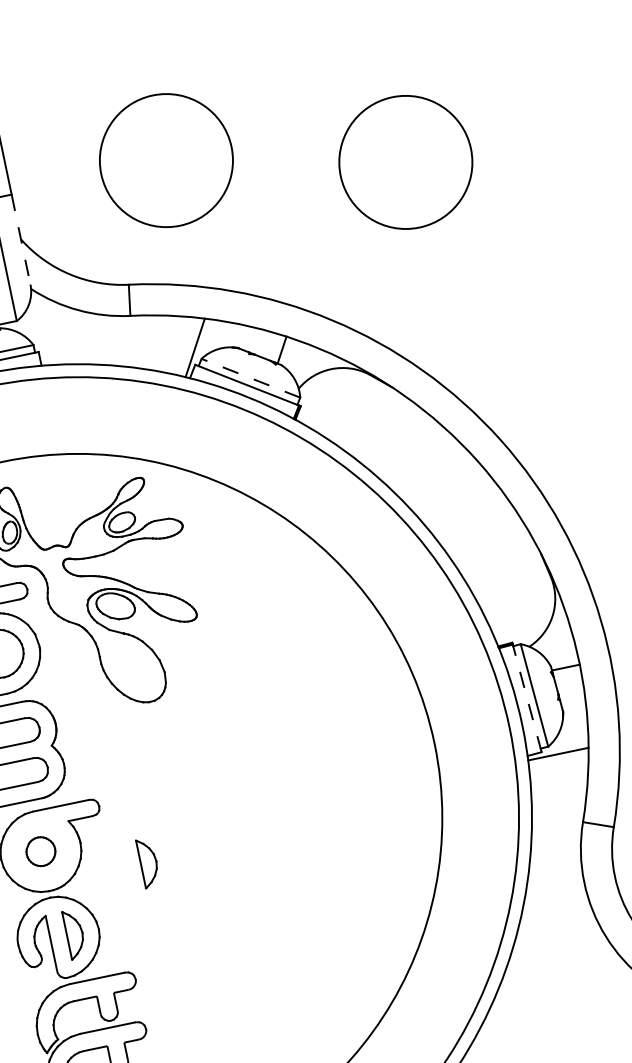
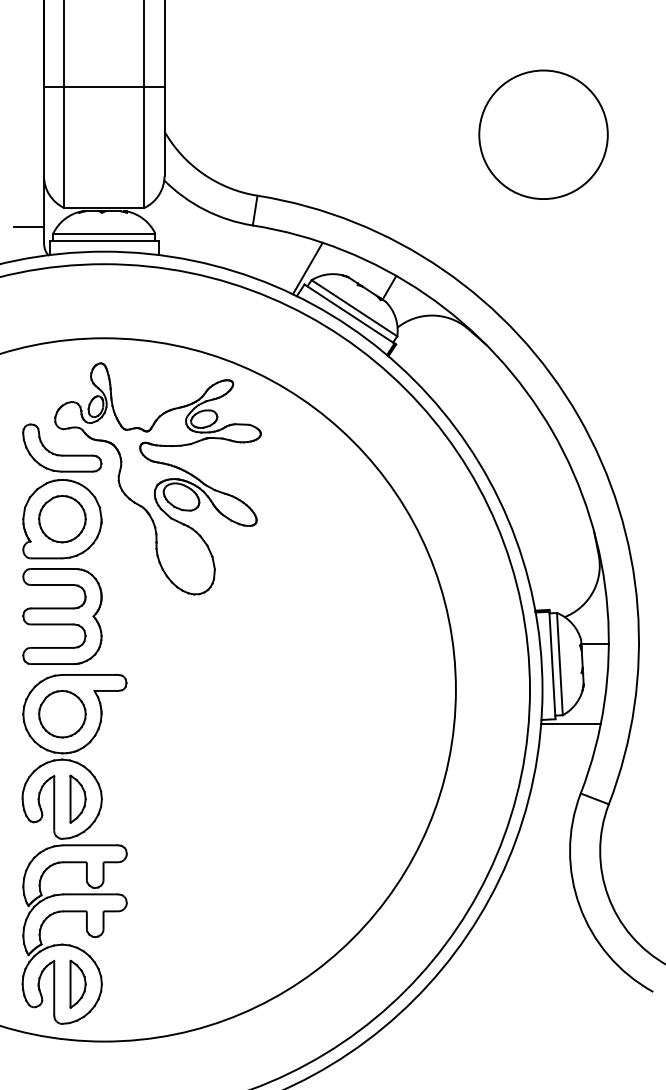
circle: (166, 160) -> (317, 85), removed
line: (21, 240) -> (164, 132), dashed -> solid
line: (250, 377) -> (354, 307), dashed -> solid
line: (527, 698) -> (552, 665), dashed -> solid
part: (41, 851) -> (62, 714), size x1.67
part: (147, 862) -> (161, 745), removed

